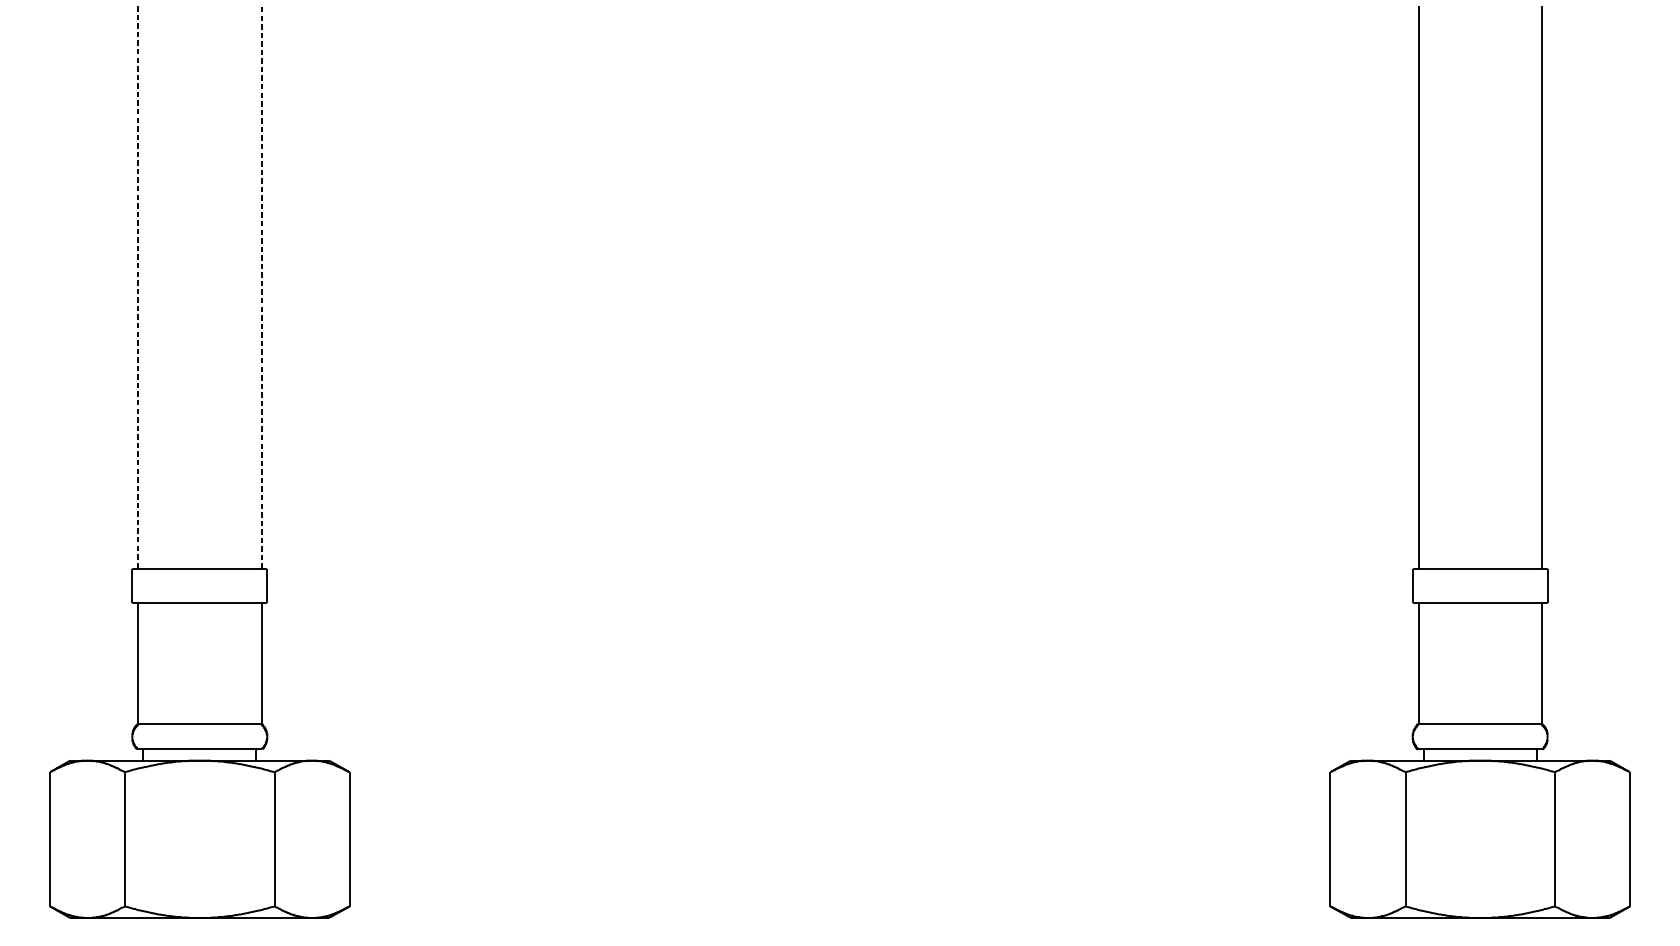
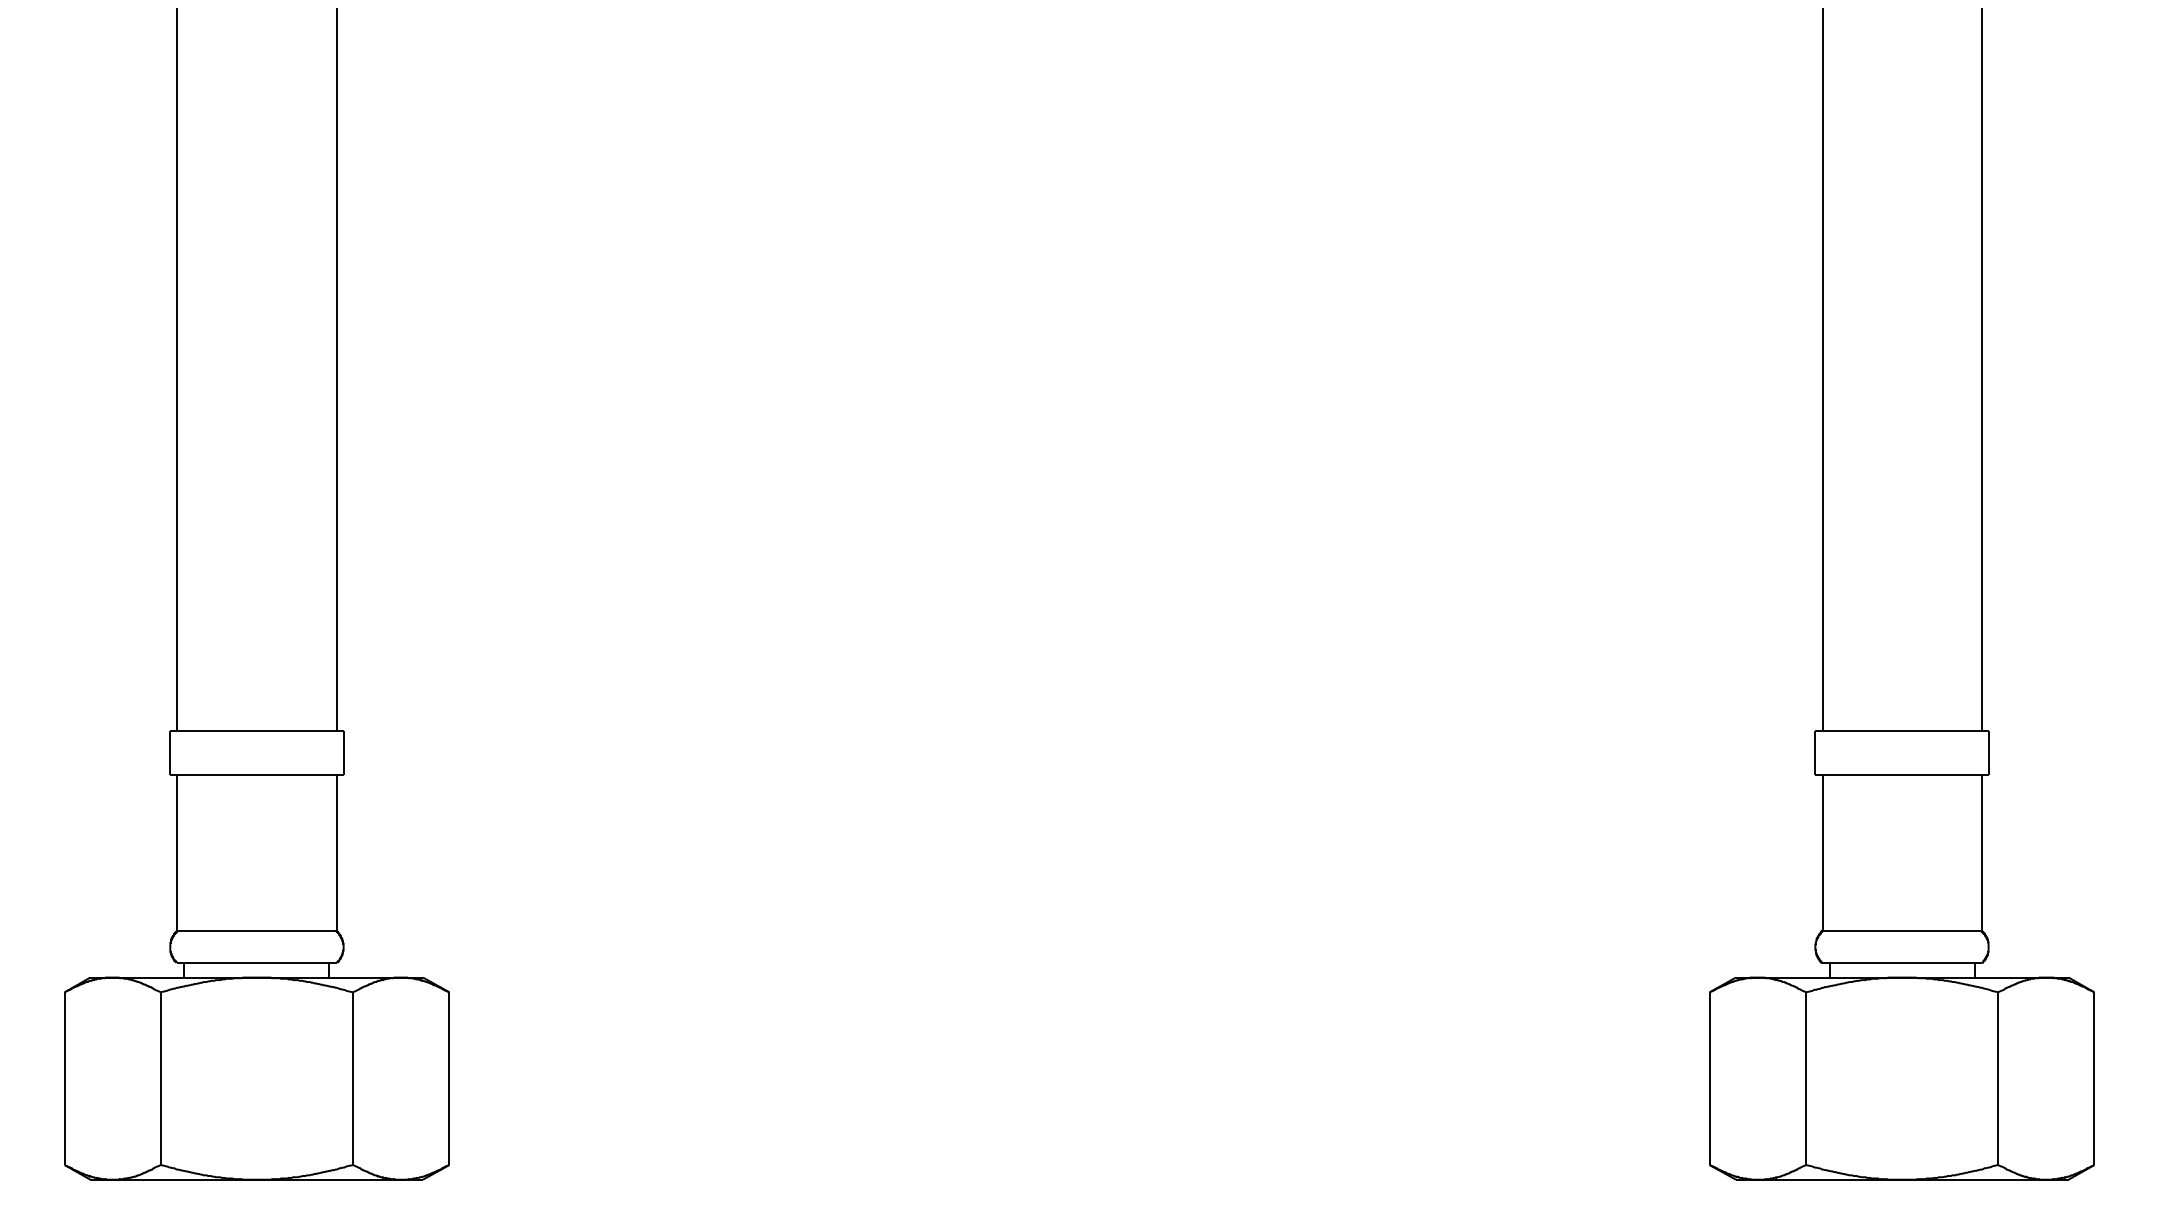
line: (261, 287) -> (336, 369), dashed -> solid
line: (137, 288) -> (177, 370), dashed -> solid

